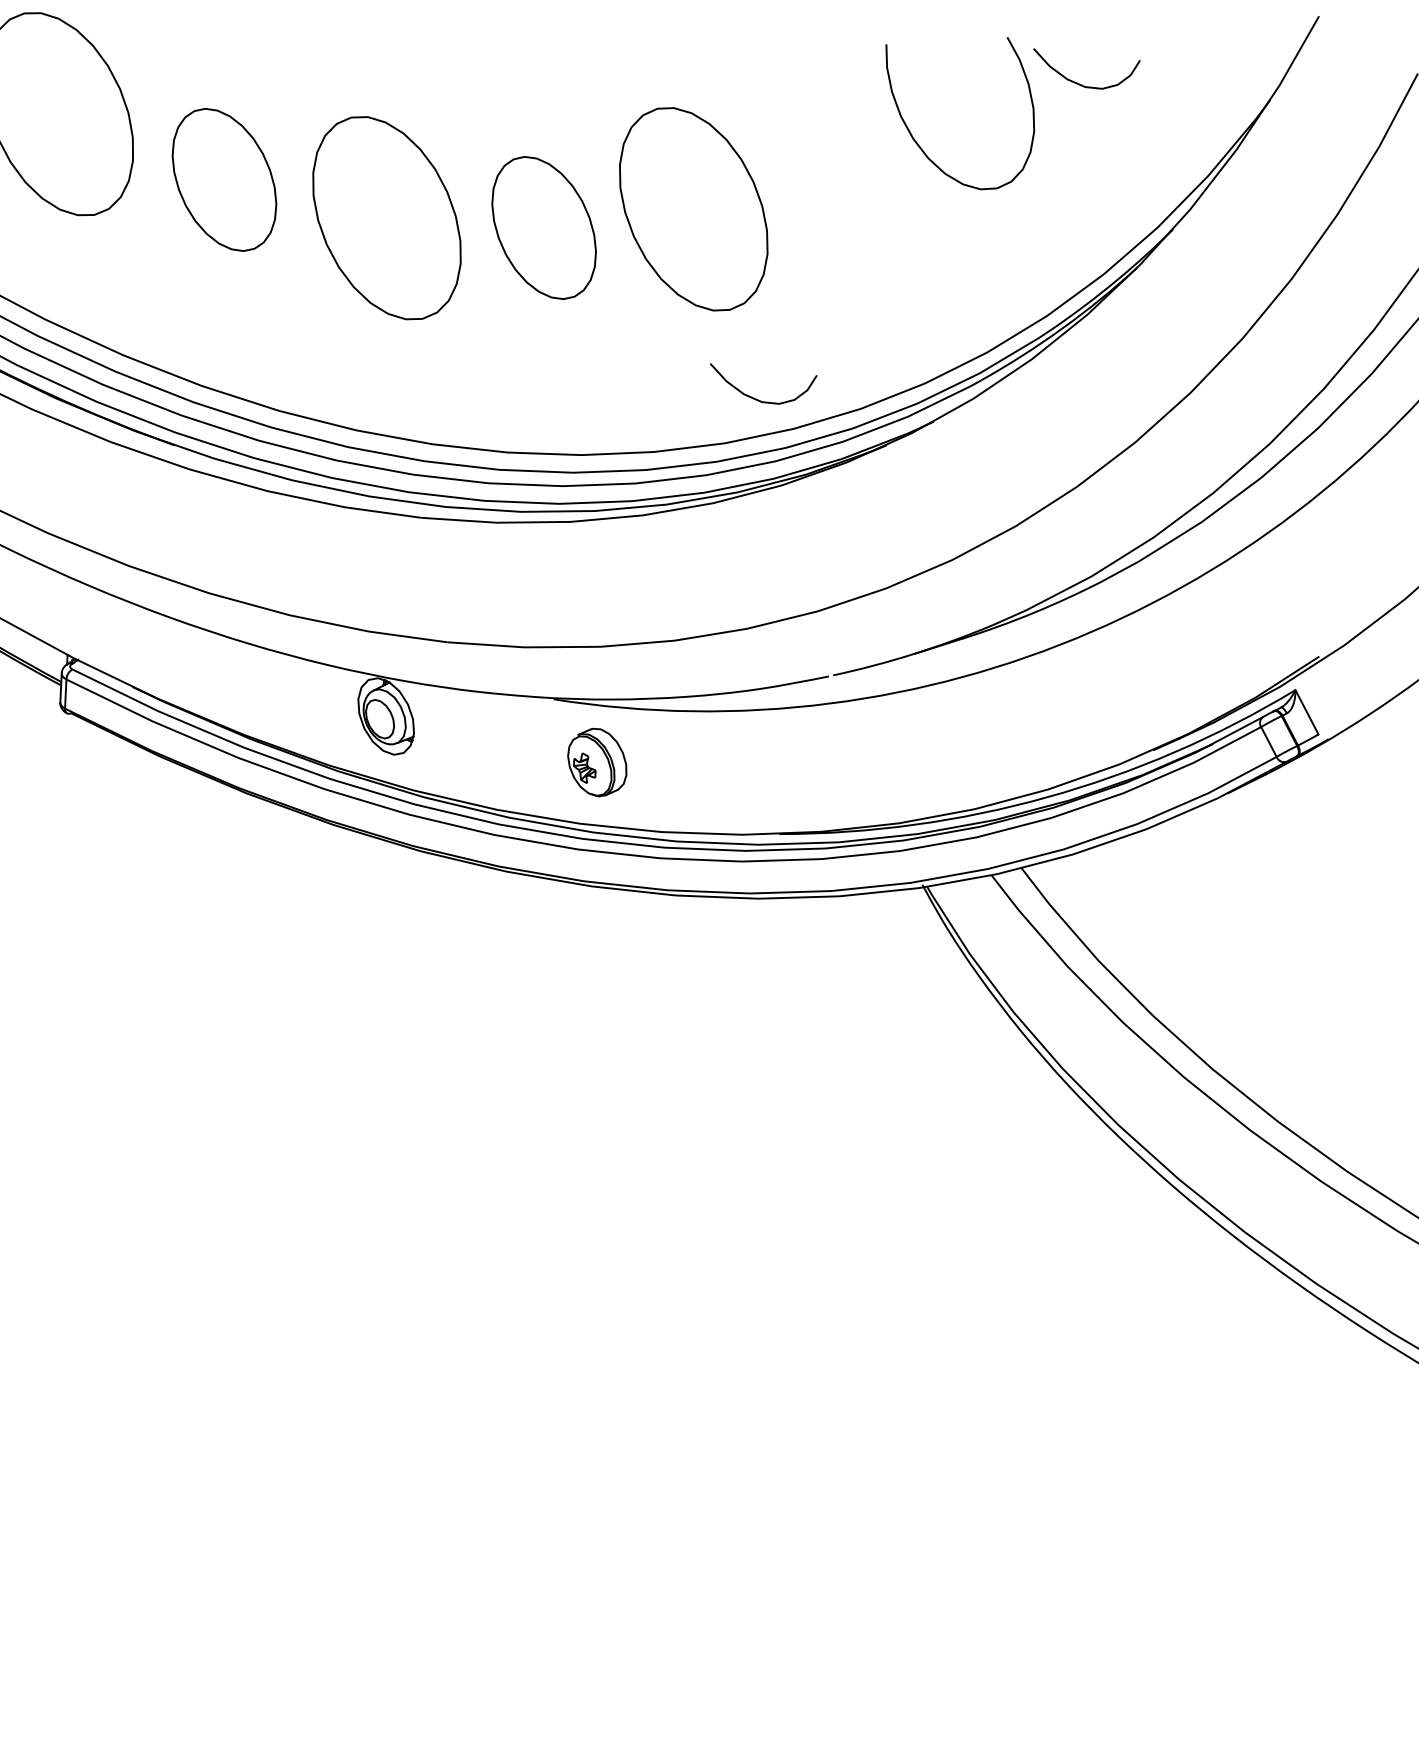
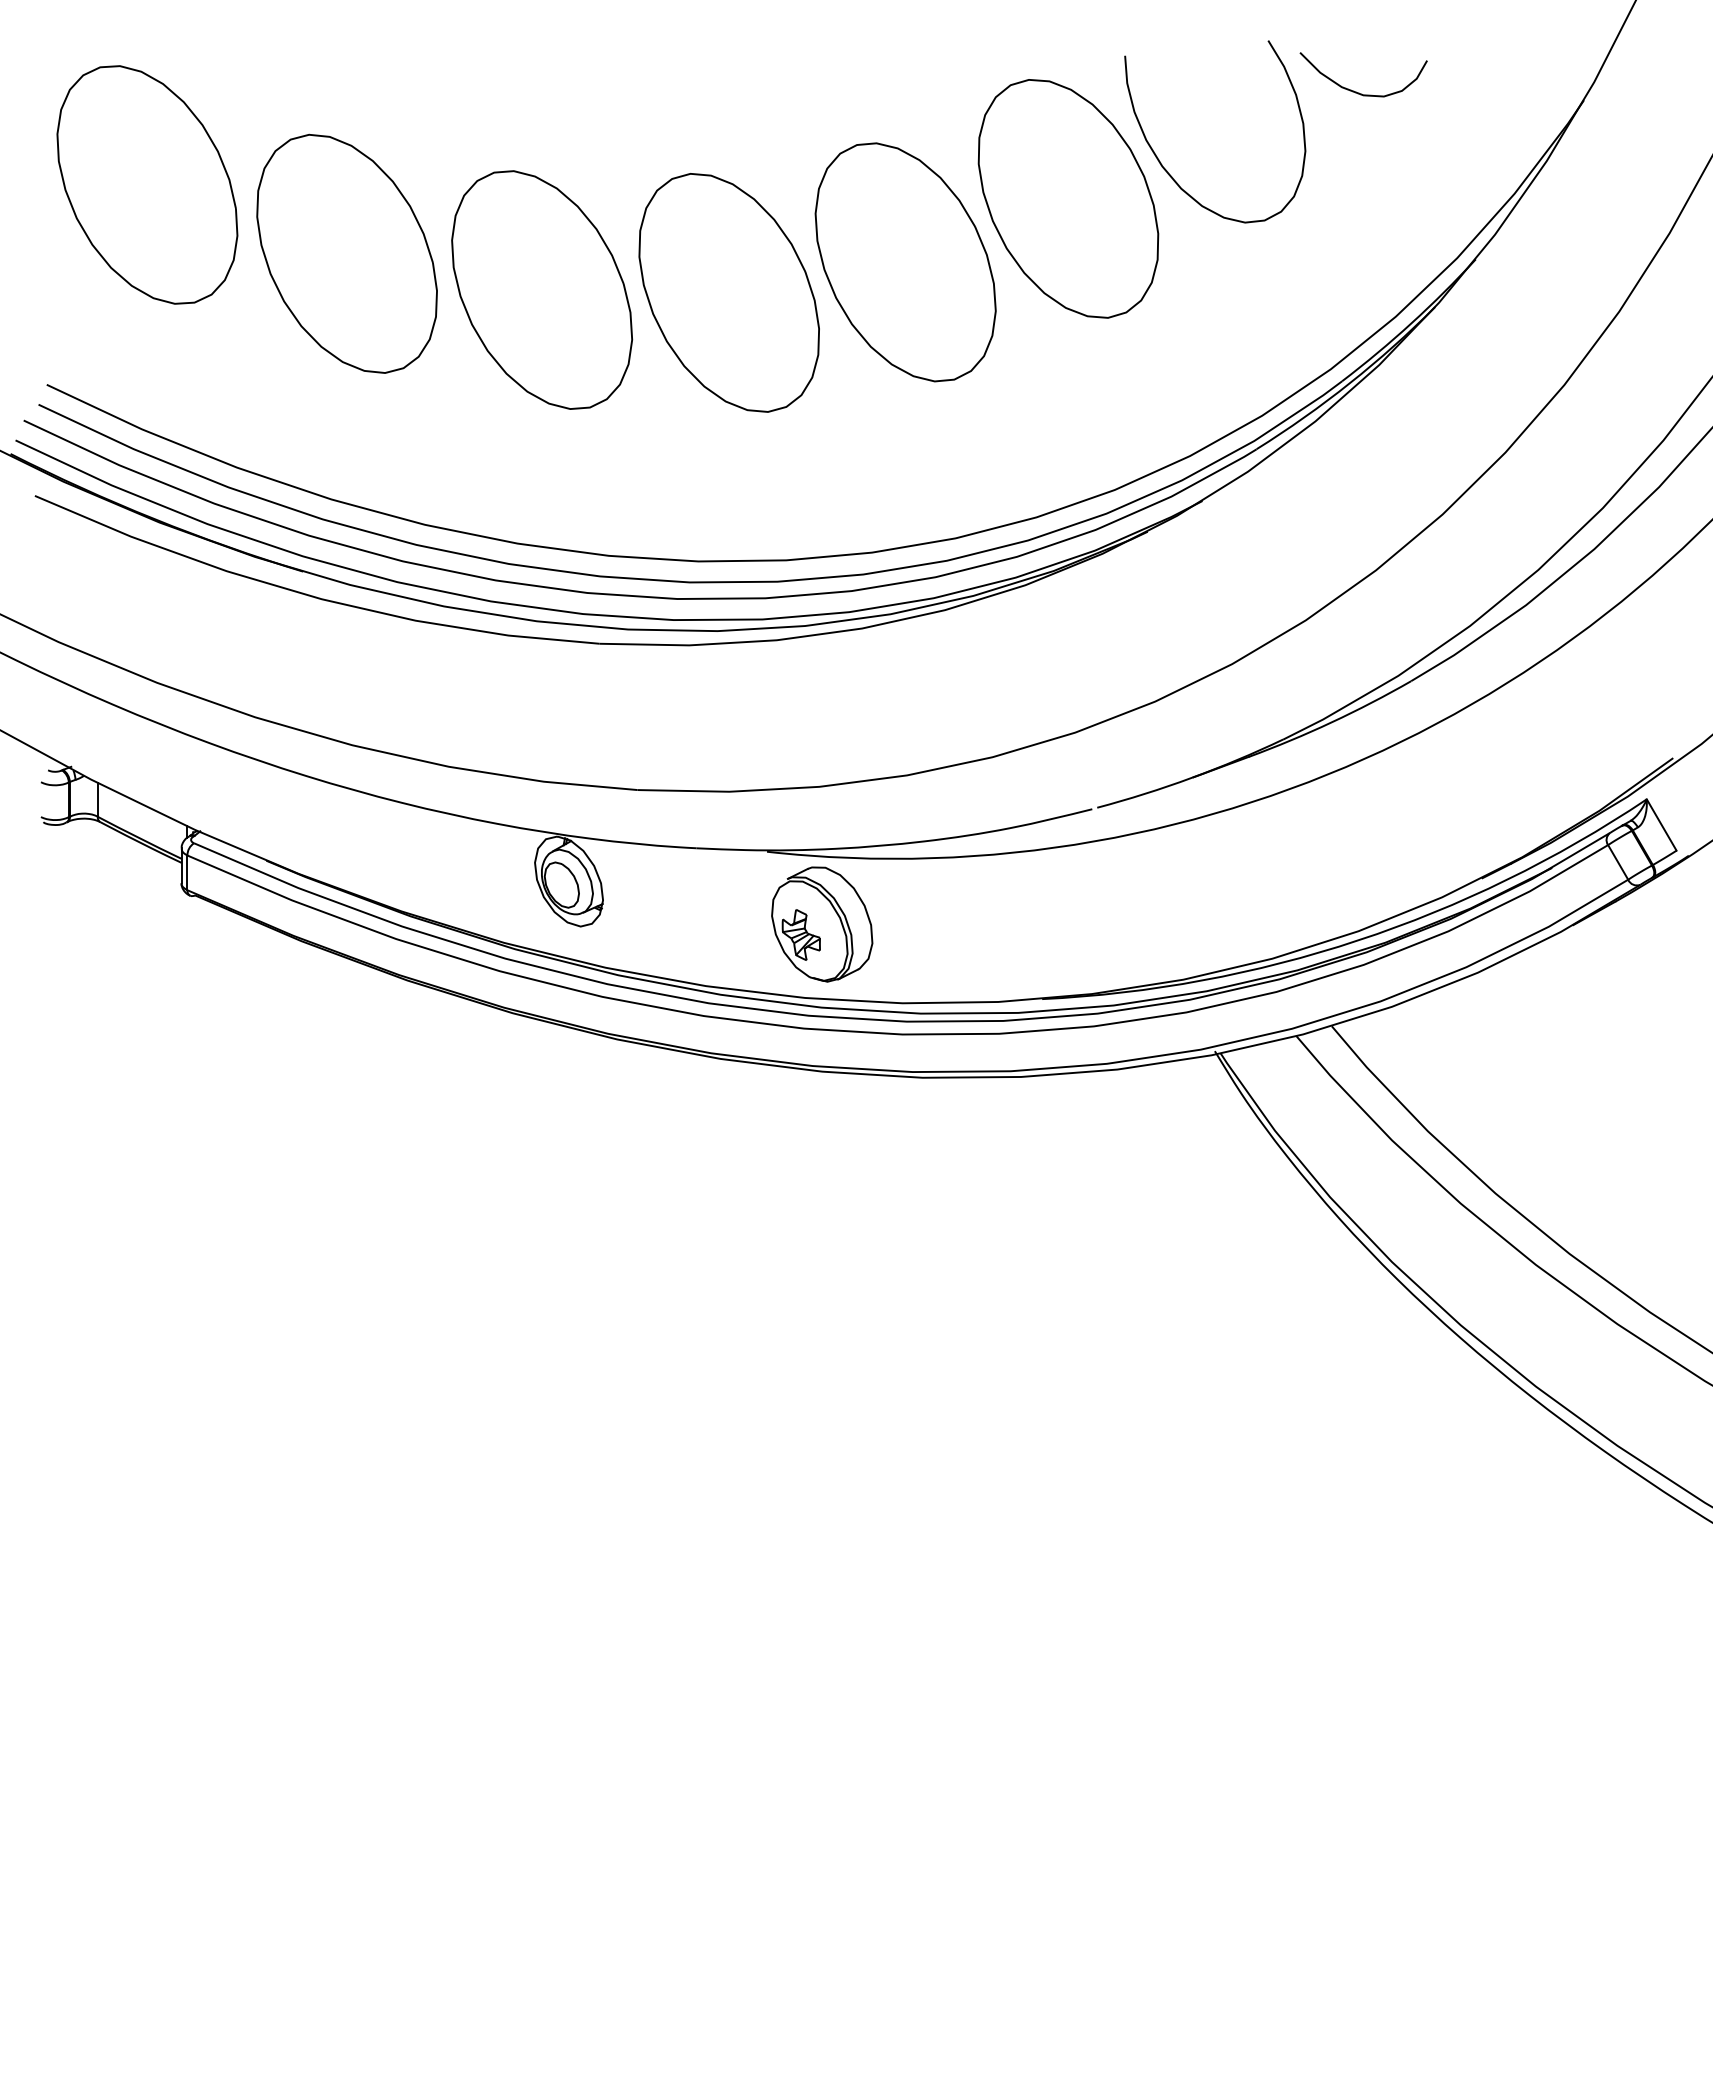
part: (833, 162) -> (1068, 198), added
part: (224, 179) -> (346, 253), size x1.43
part: (543, 227) -> (728, 292), size x1.43
curve: (756, 398) -> (990, 483), removed
part: (597, 762) -> (822, 924), size x1.43

